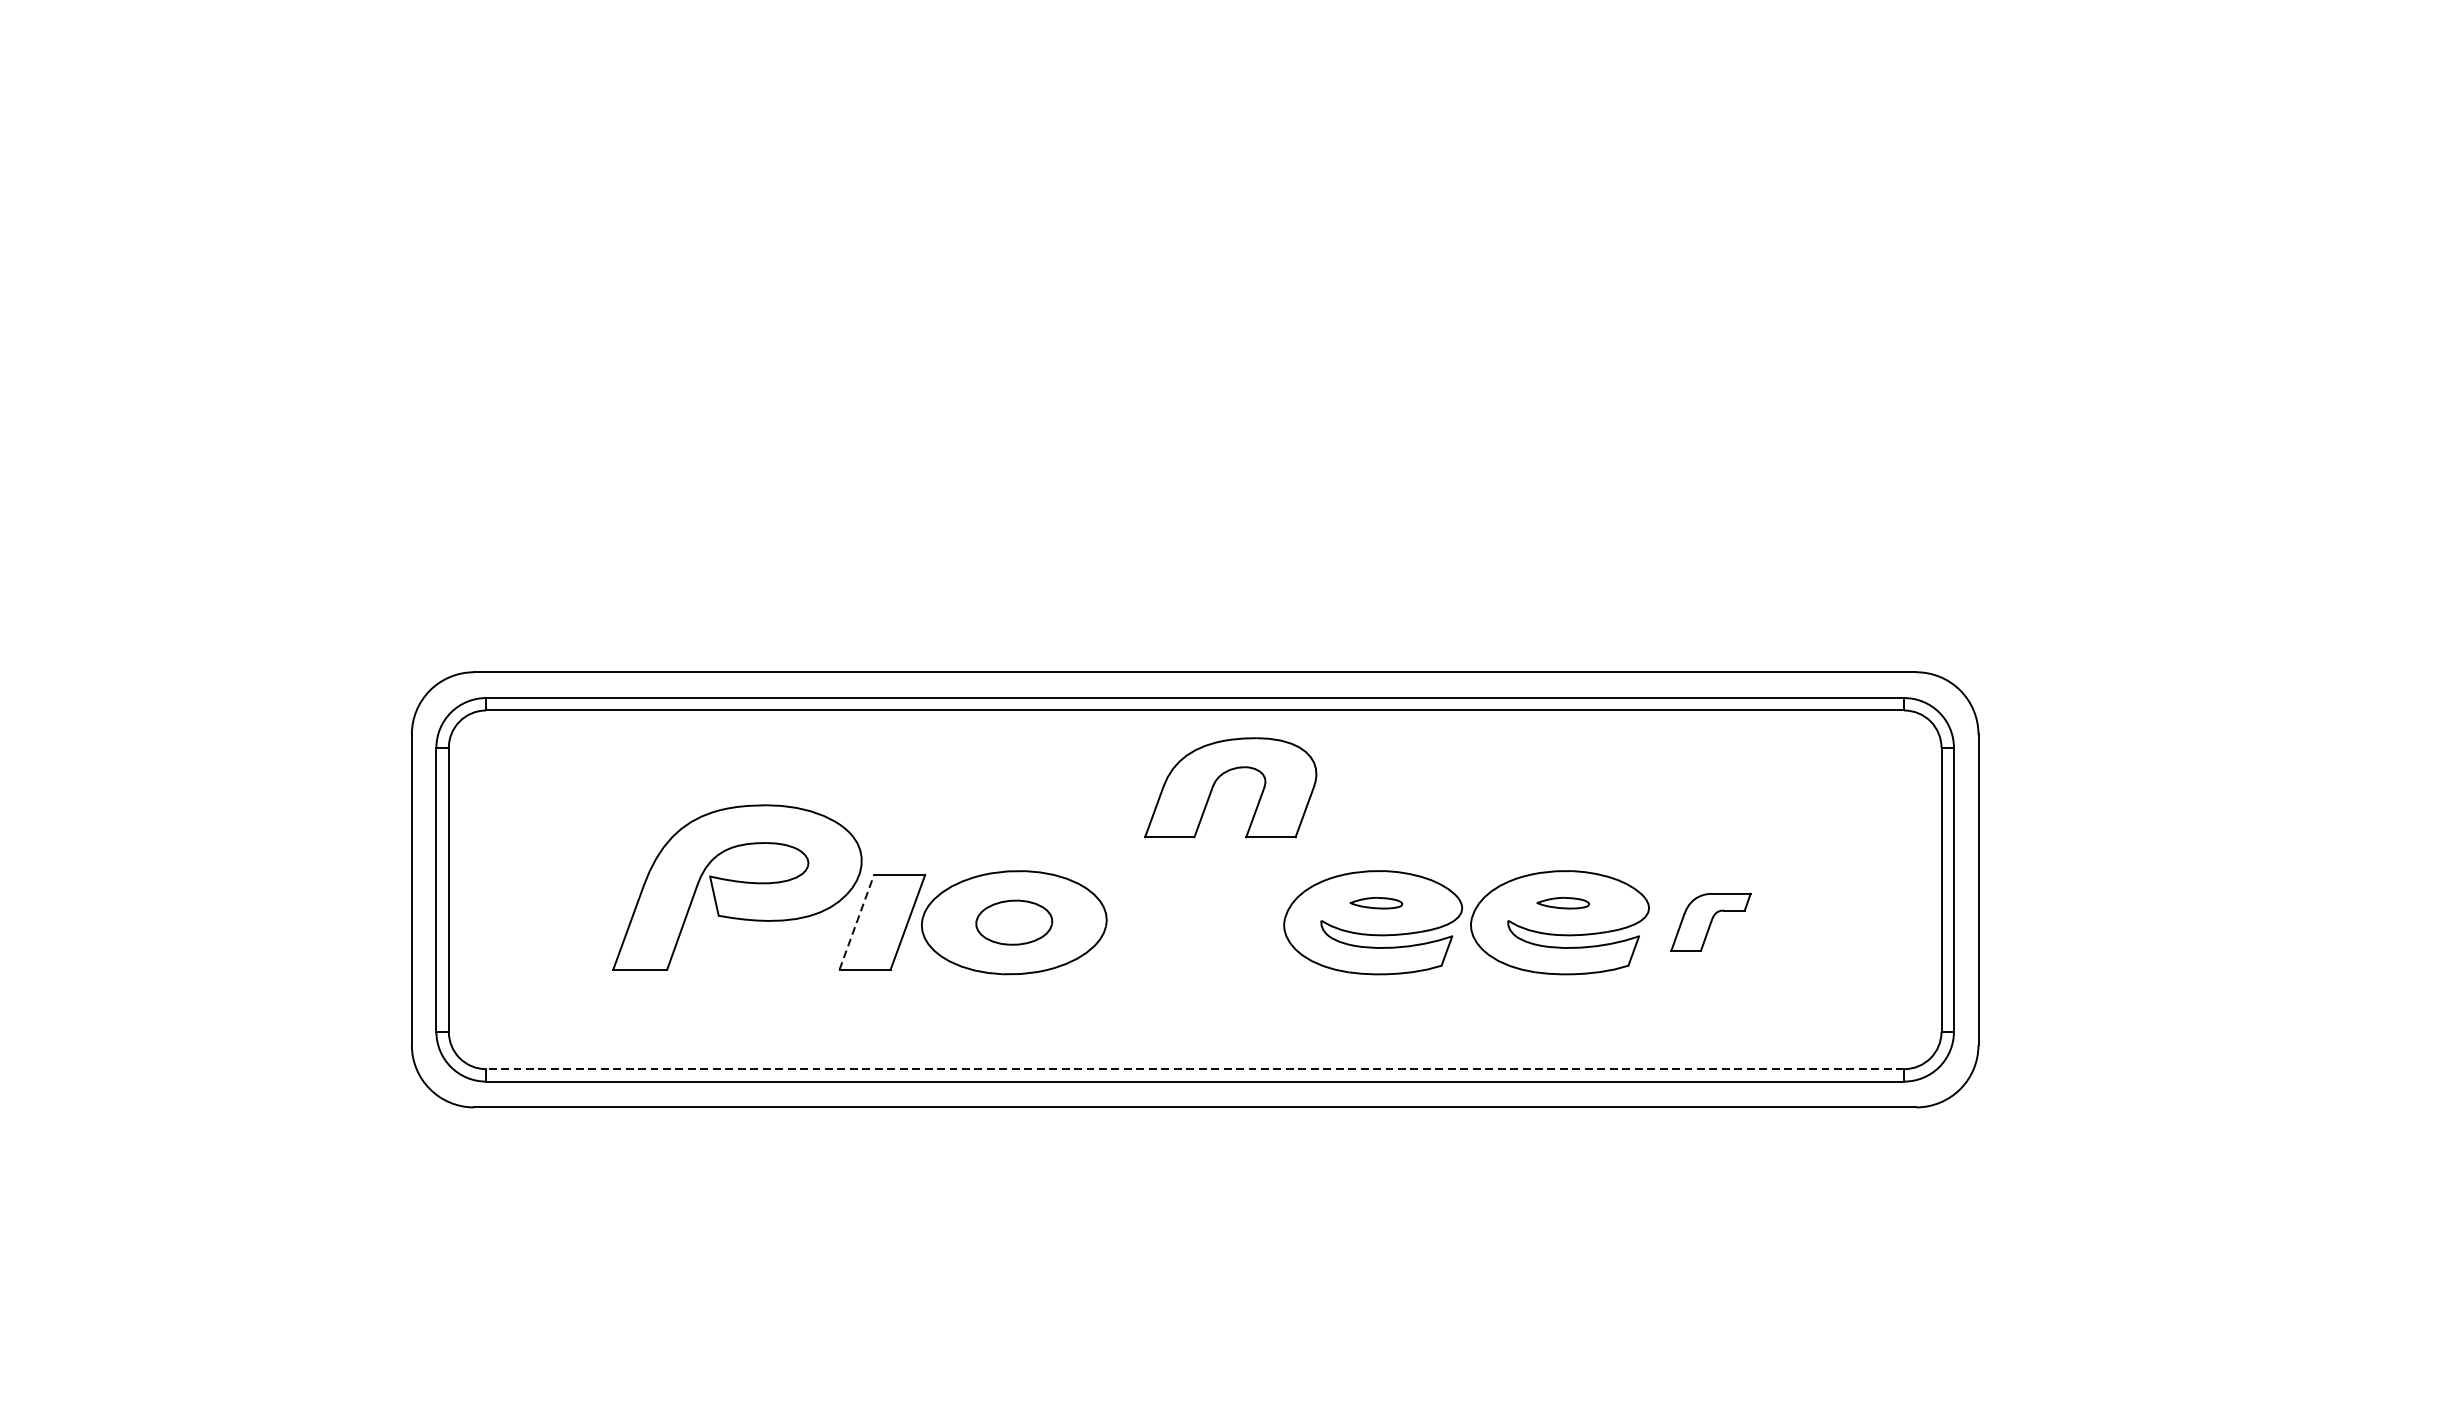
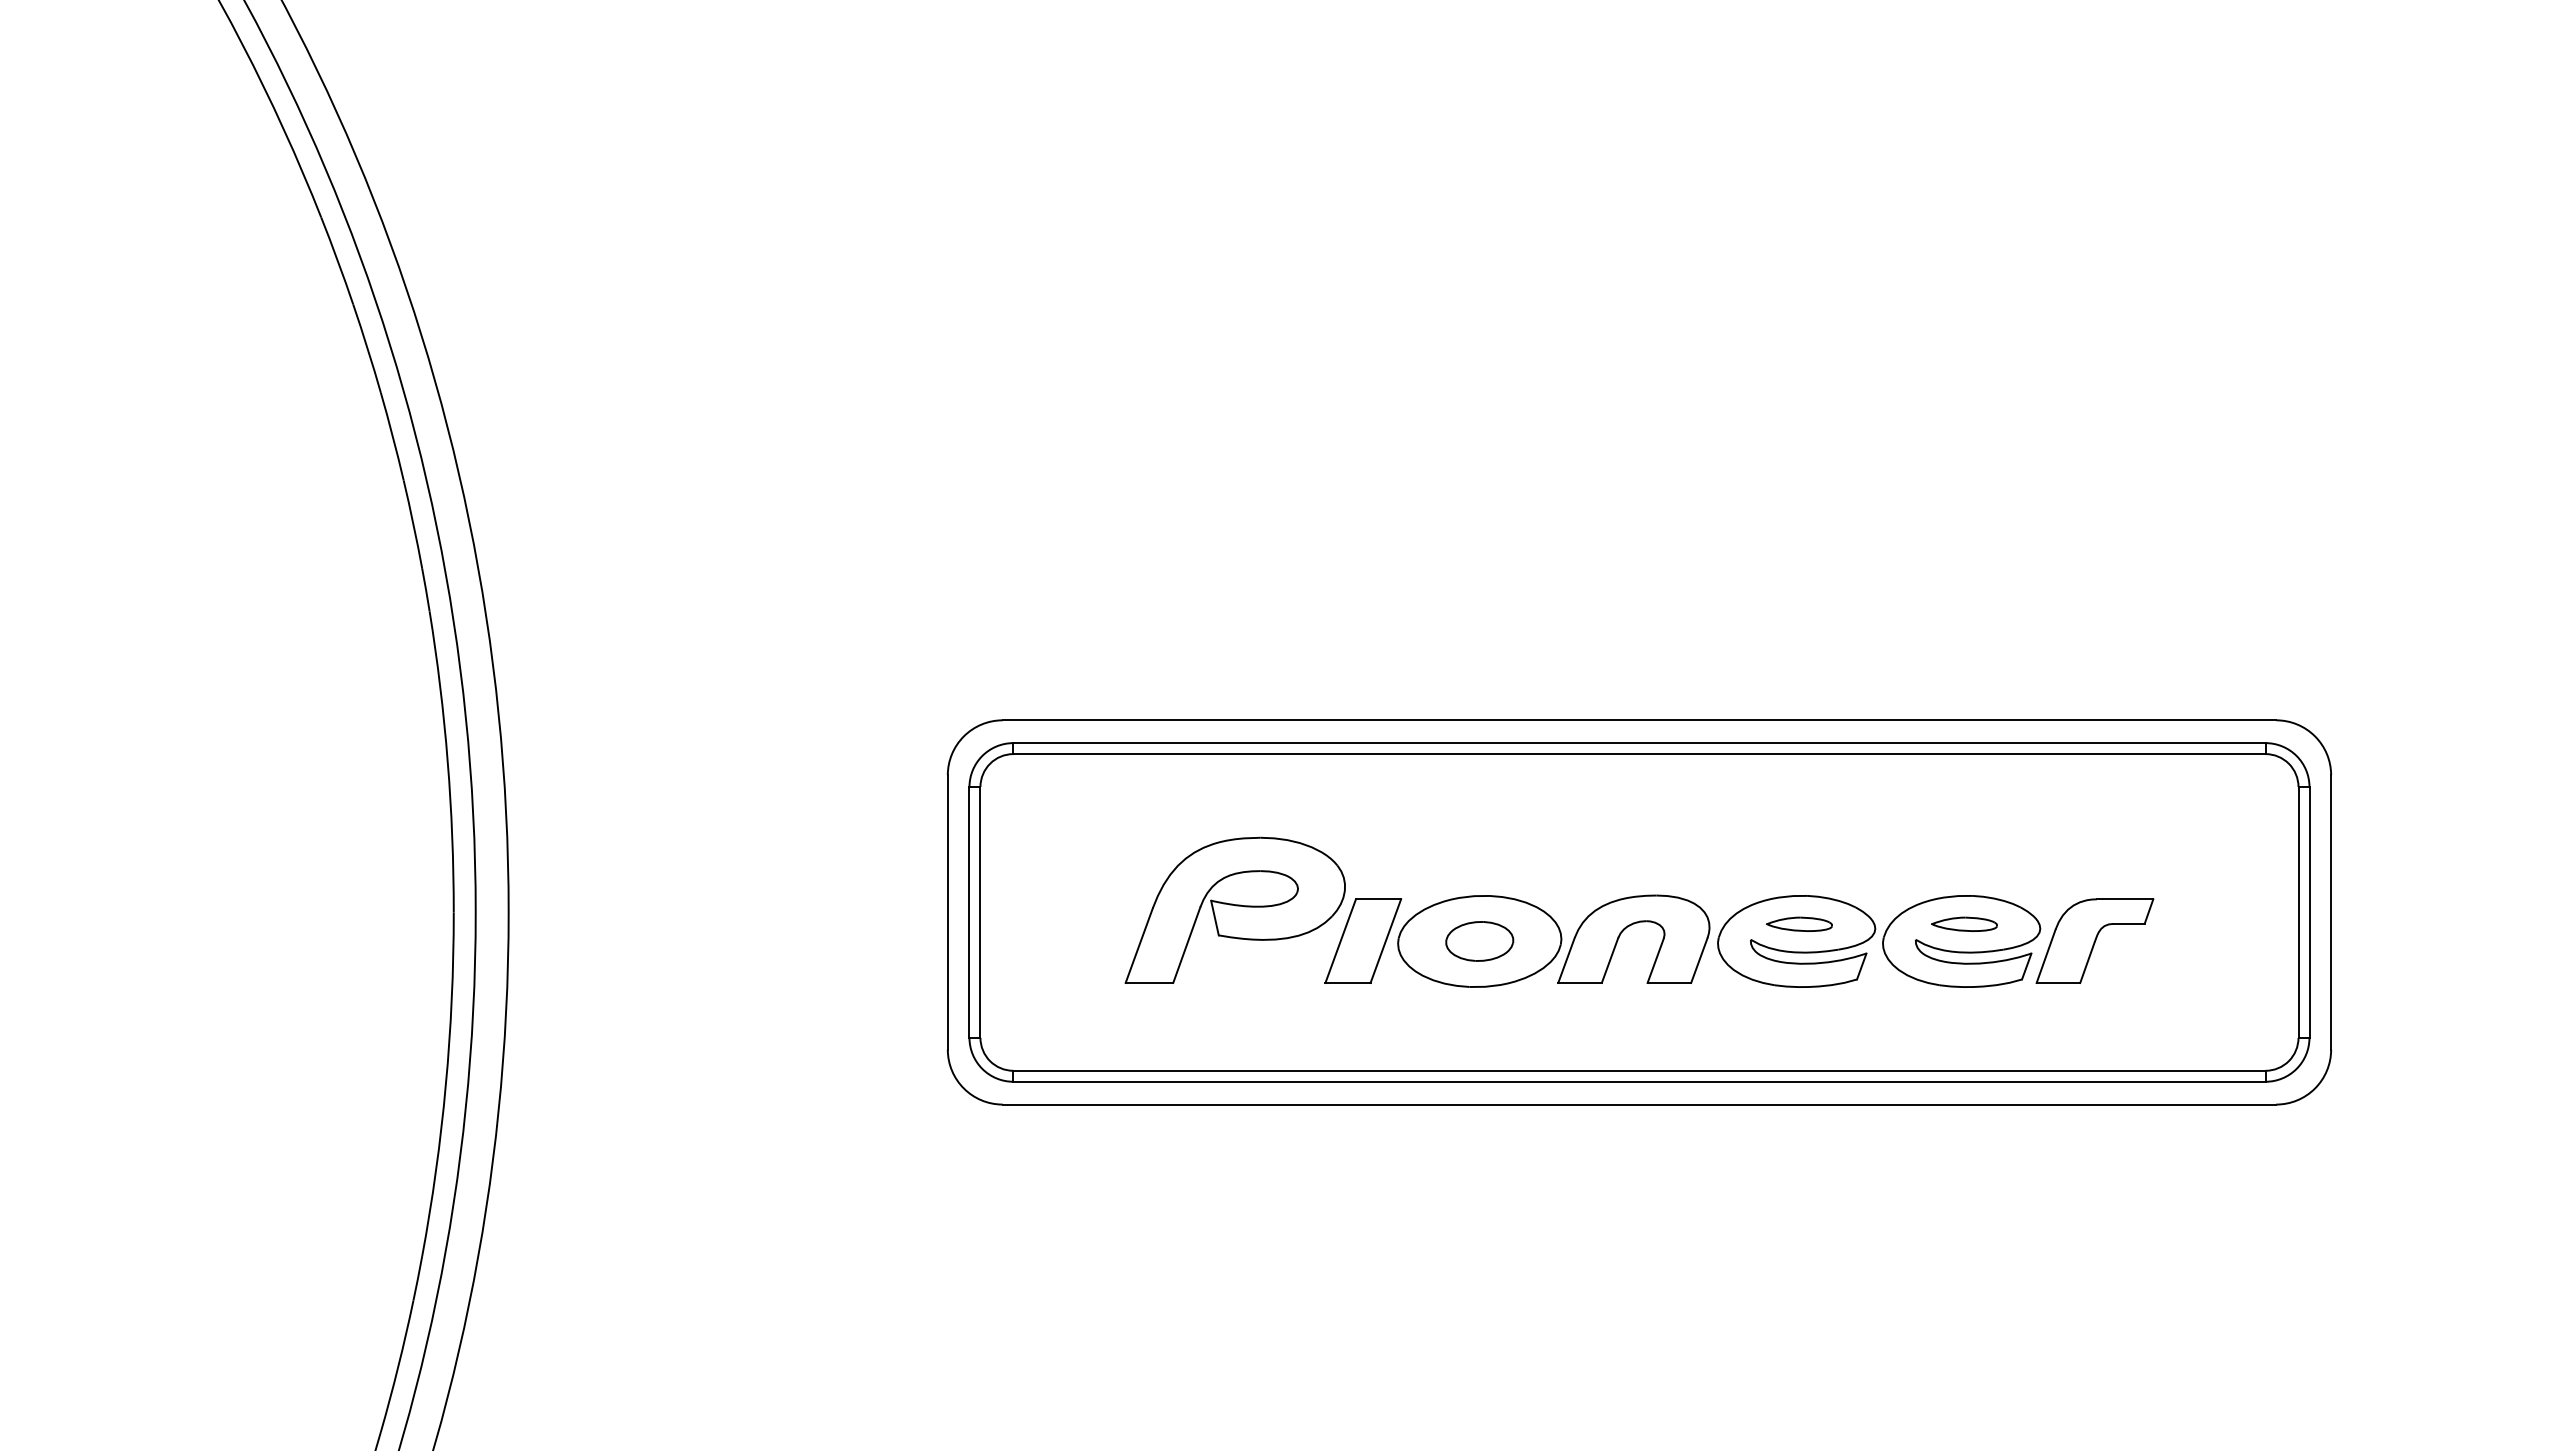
part: (1221, 776) -> (1625, 929), moved
part: (1376, 902) -> (1799, 923), size x1.43
part: (1563, 902) -> (1964, 923), size x1.43
part: (1710, 921) -> (2094, 940), size x1.67
line: (856, 922) -> (1340, 941), dashed -> solid
line: (1194, 1068) -> (1638, 1070), dashed -> solid

